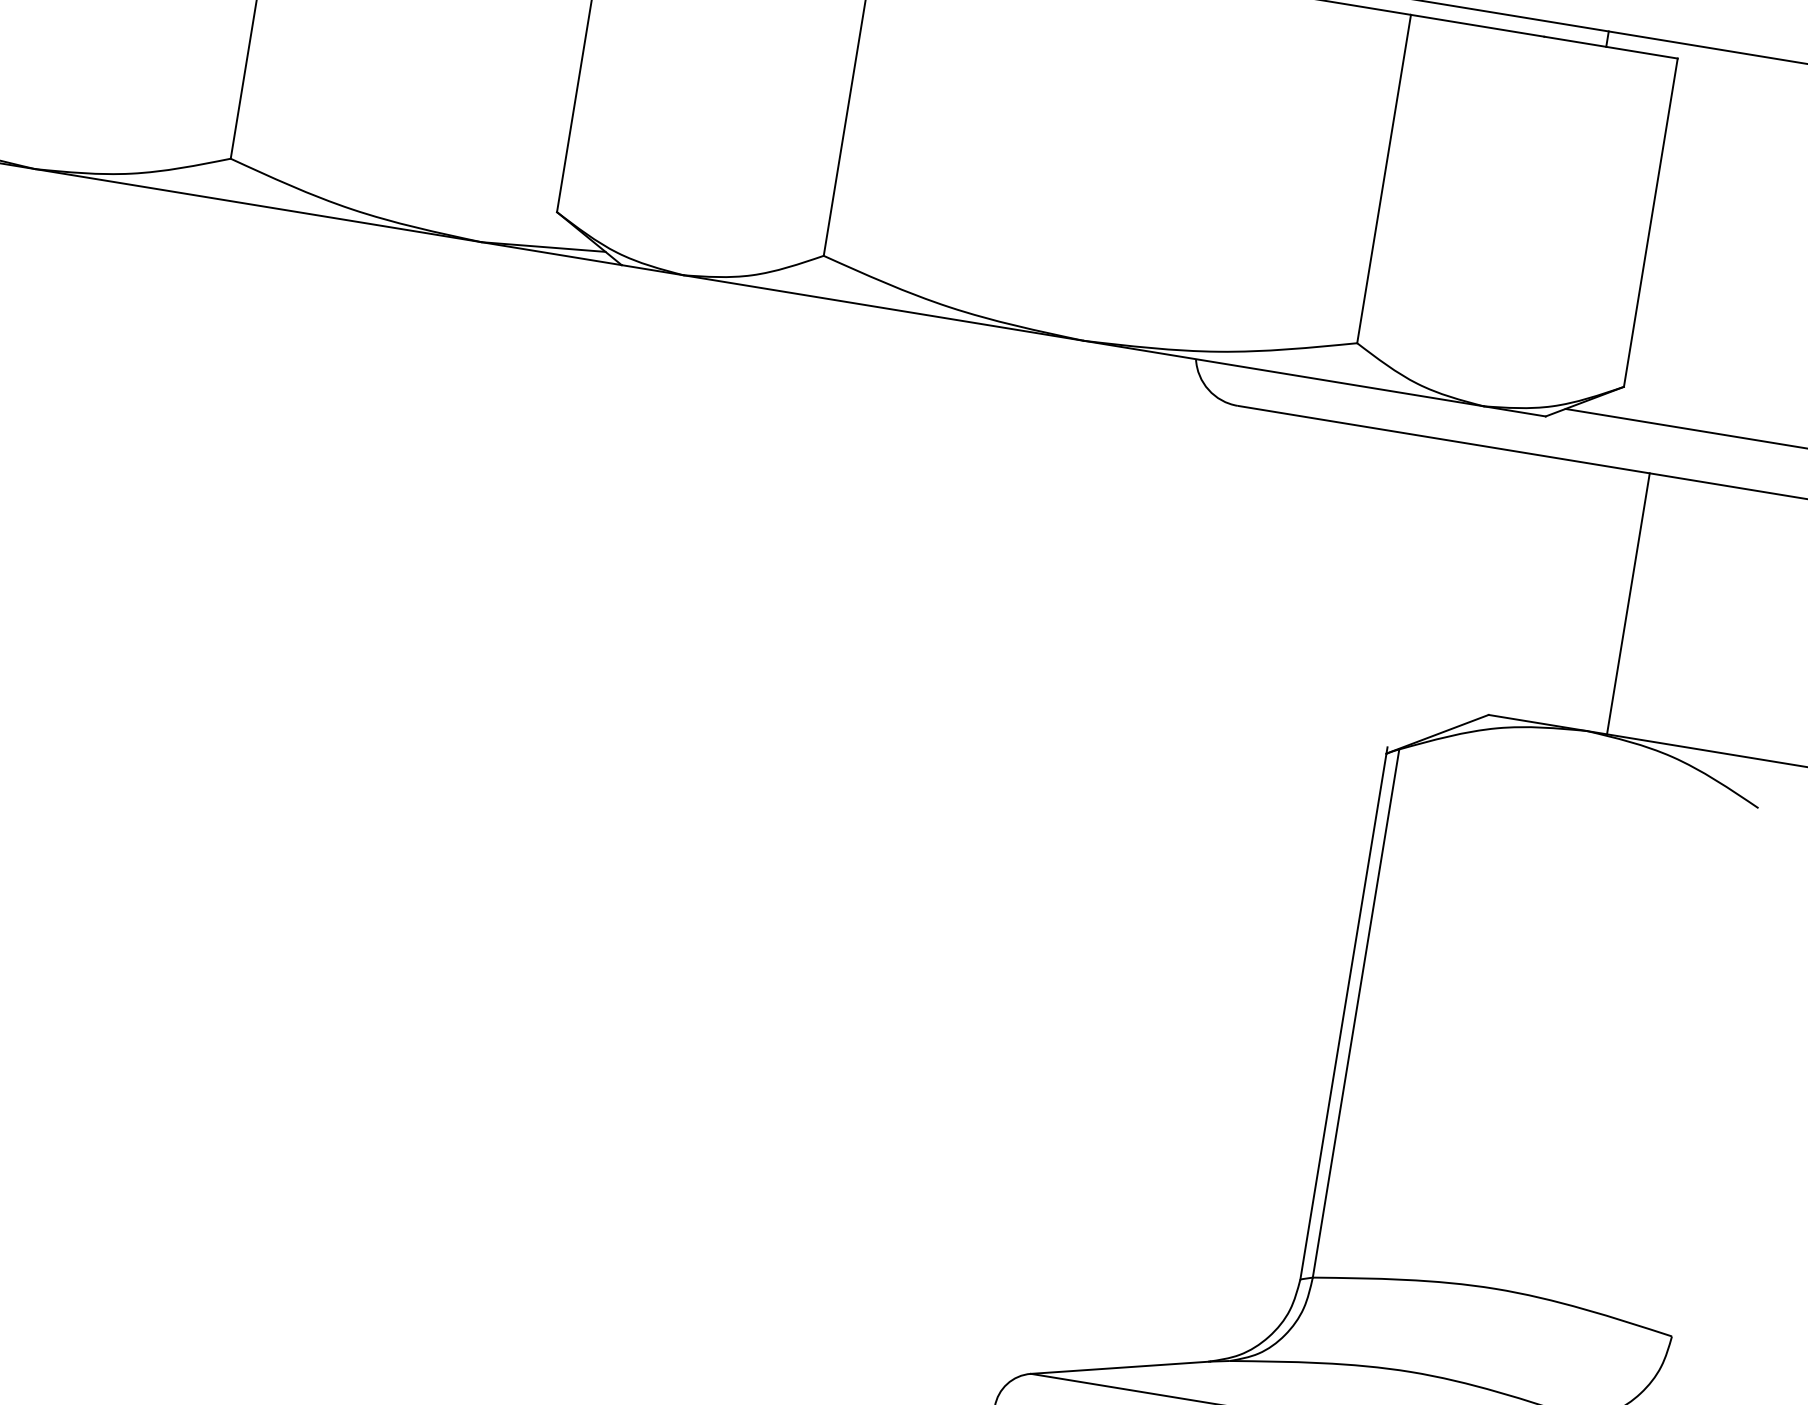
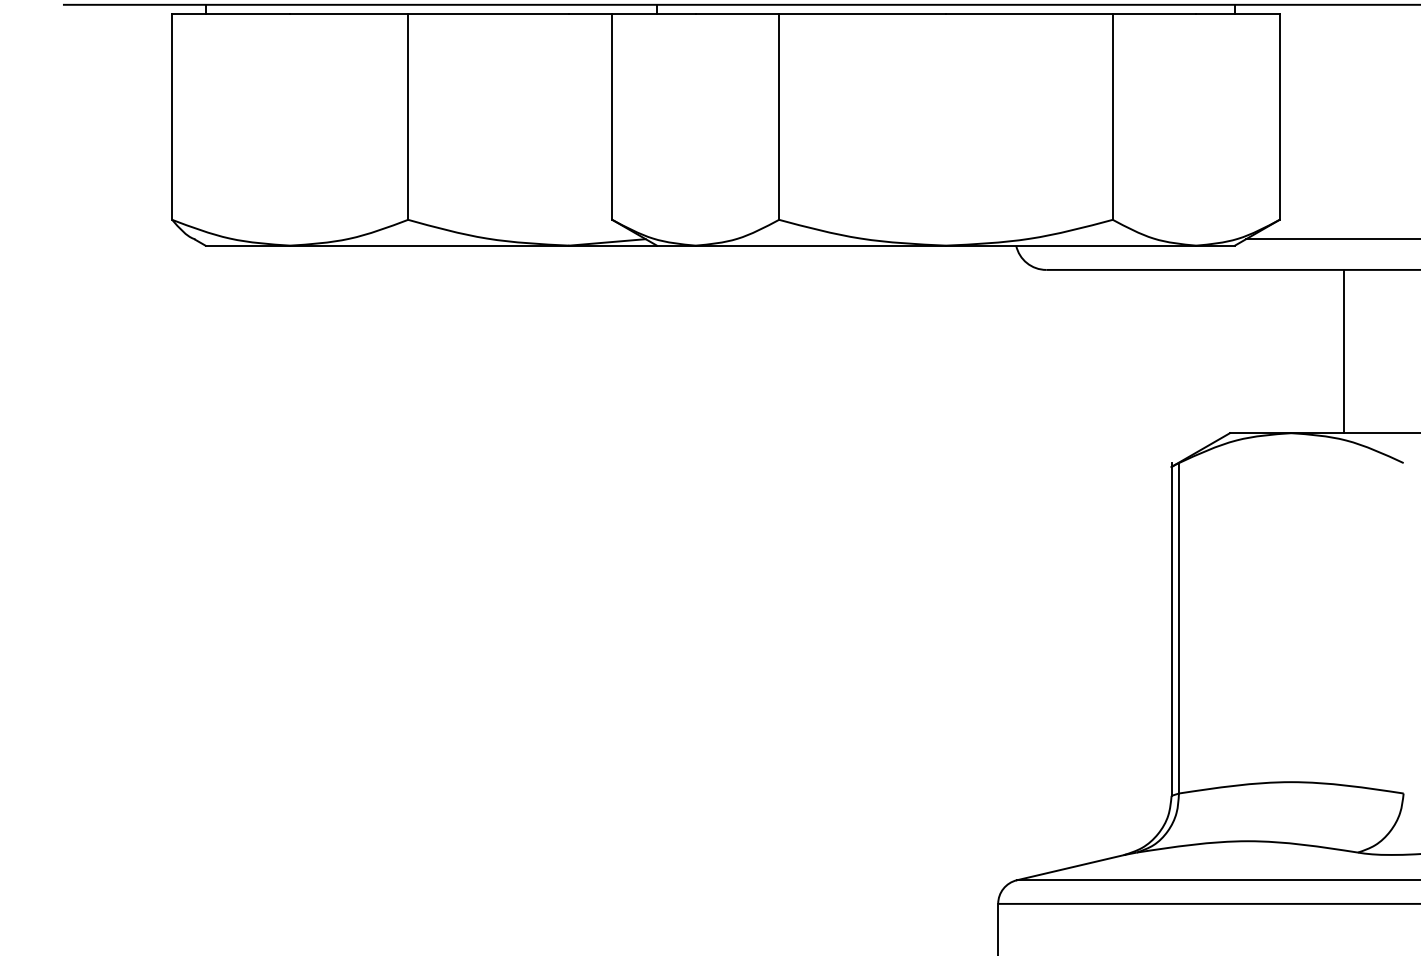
line: (1629, 603) -> (1344, 351), moved

